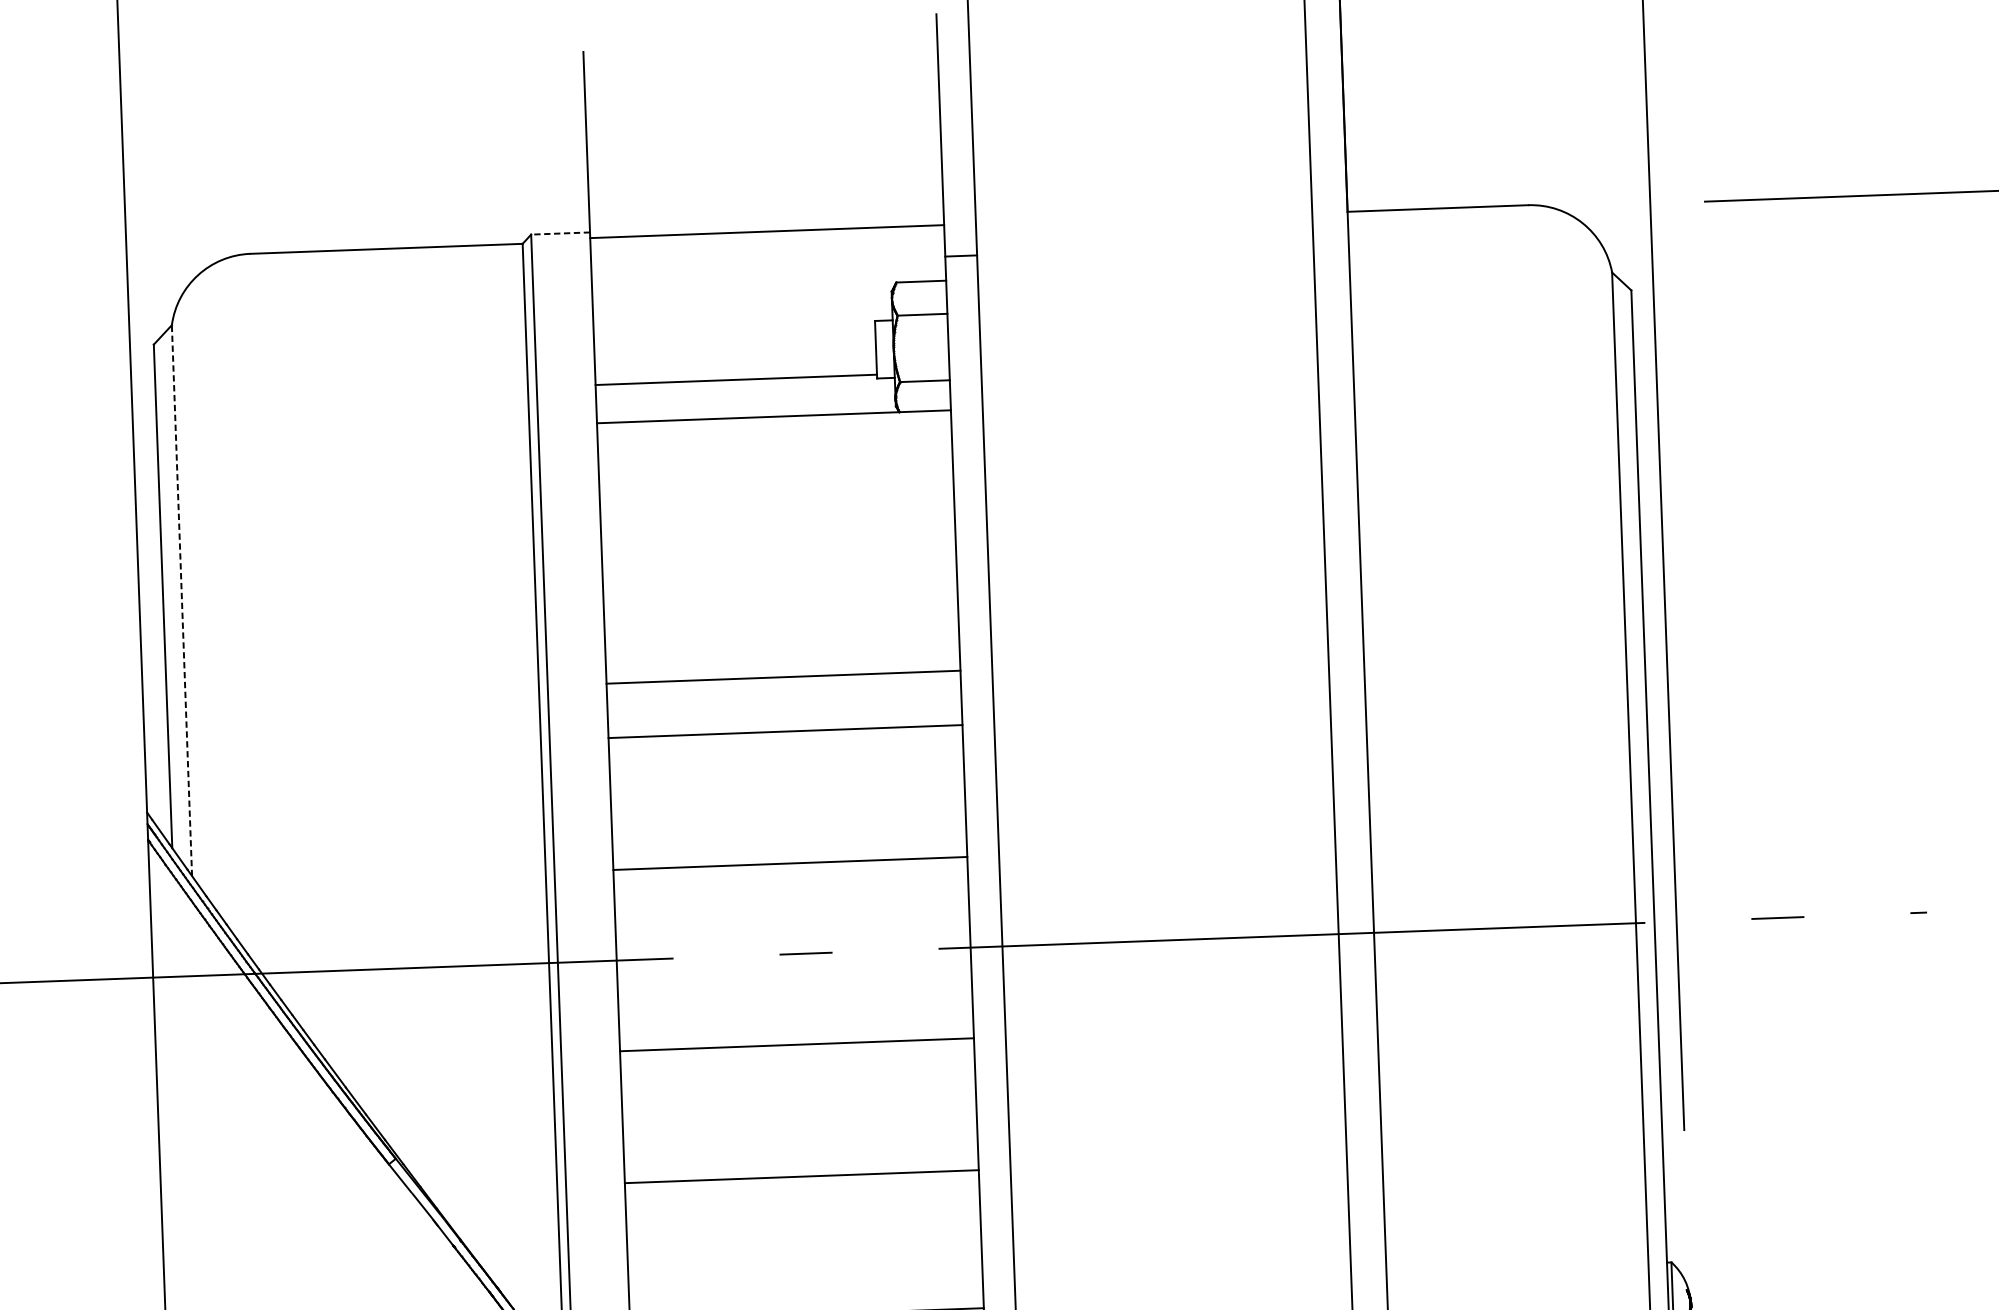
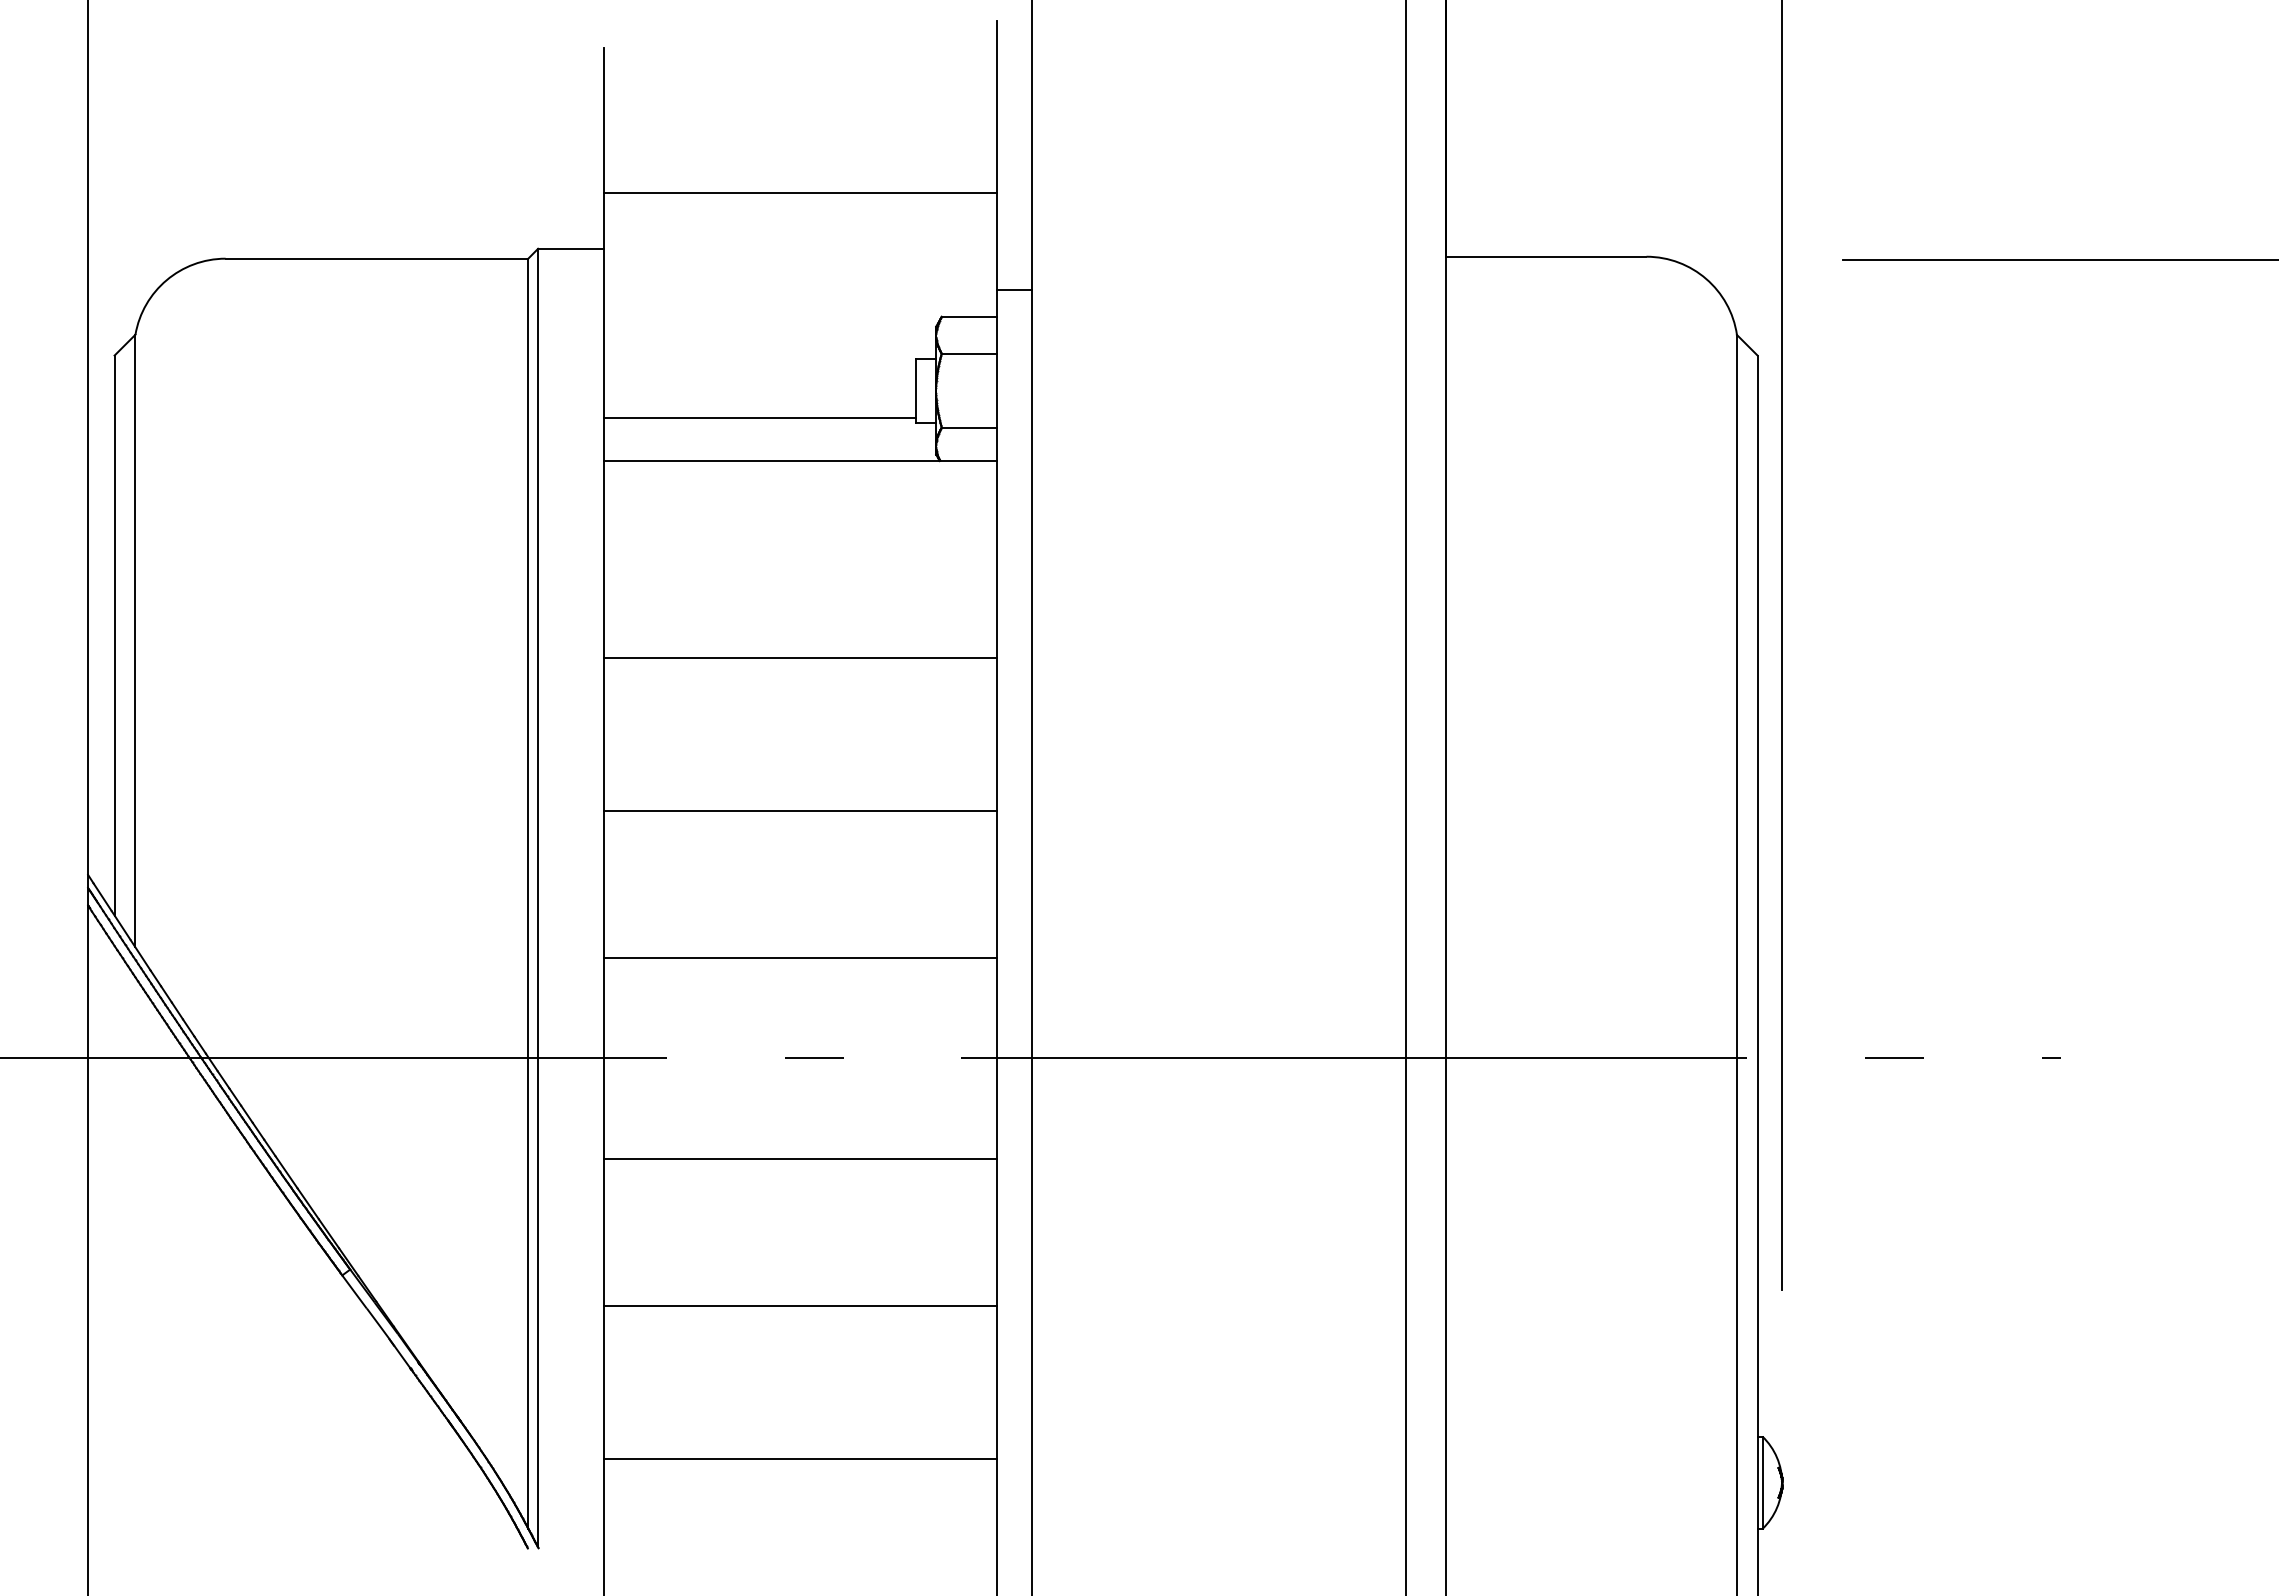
line: (767, 231) -> (800, 193), moved
line: (560, 233) -> (570, 248), dashed -> solid
line: (182, 600) -> (135, 640), dashed -> solid
line: (783, 677) -> (800, 657), moved

